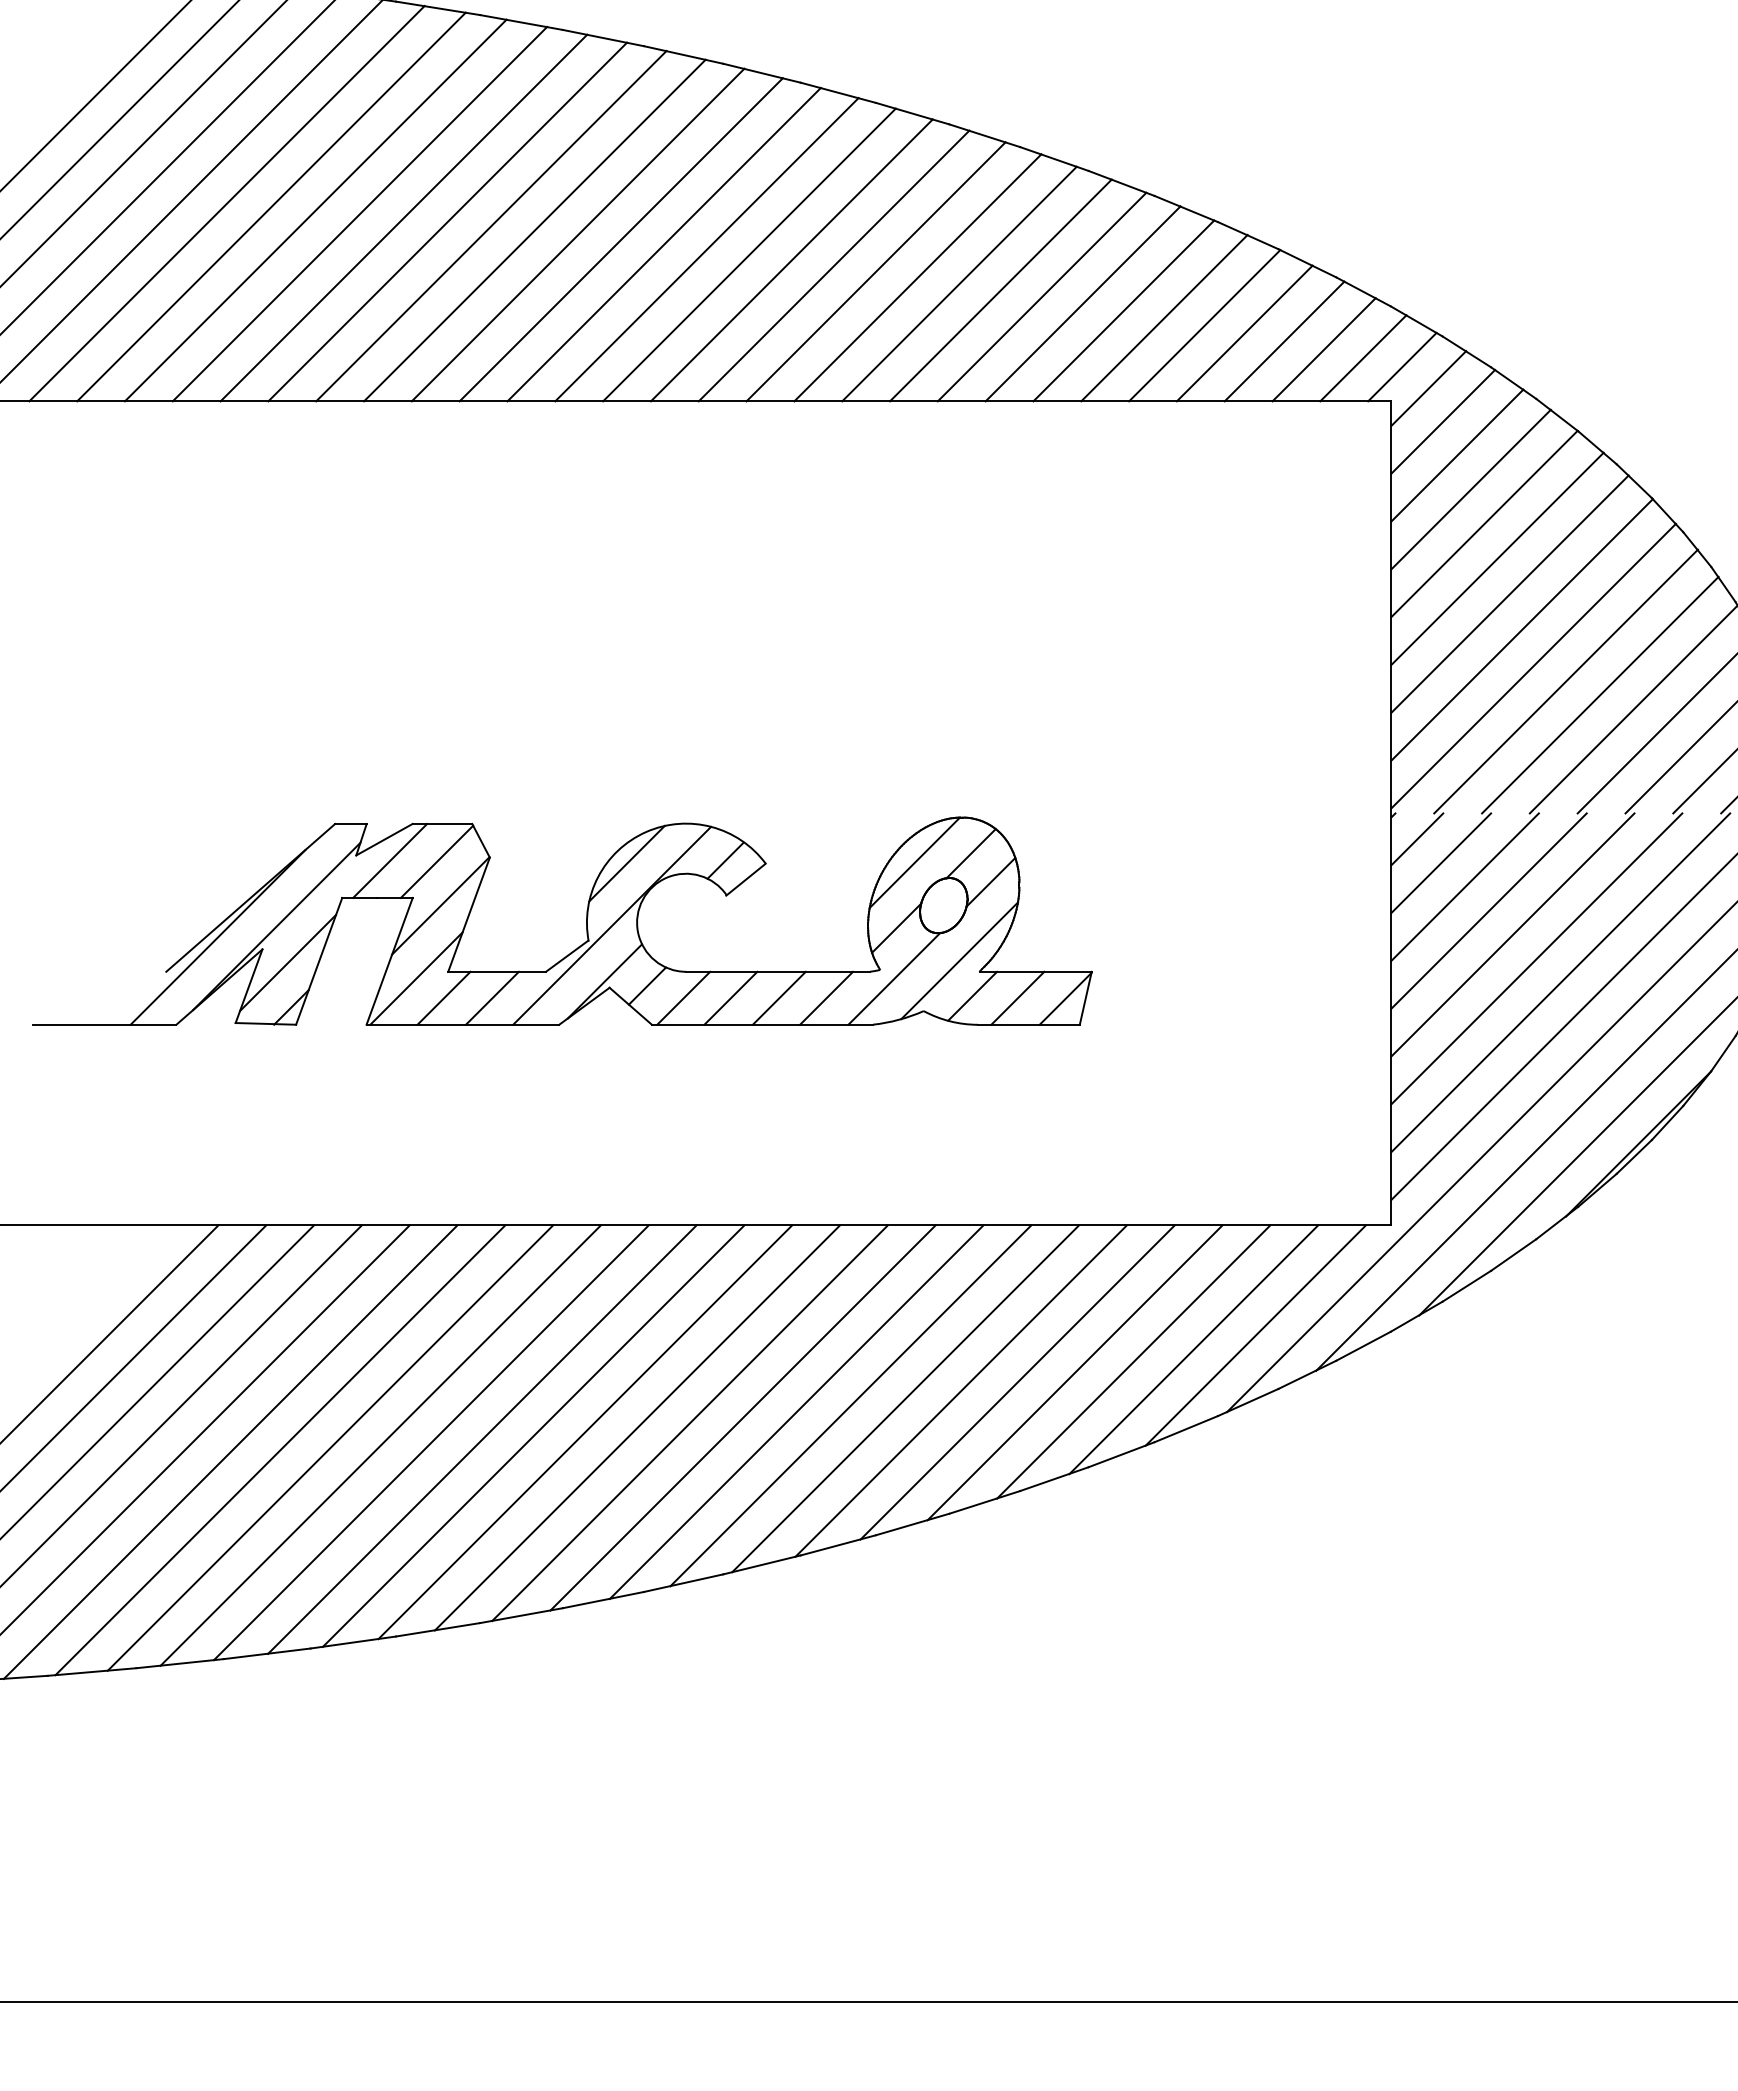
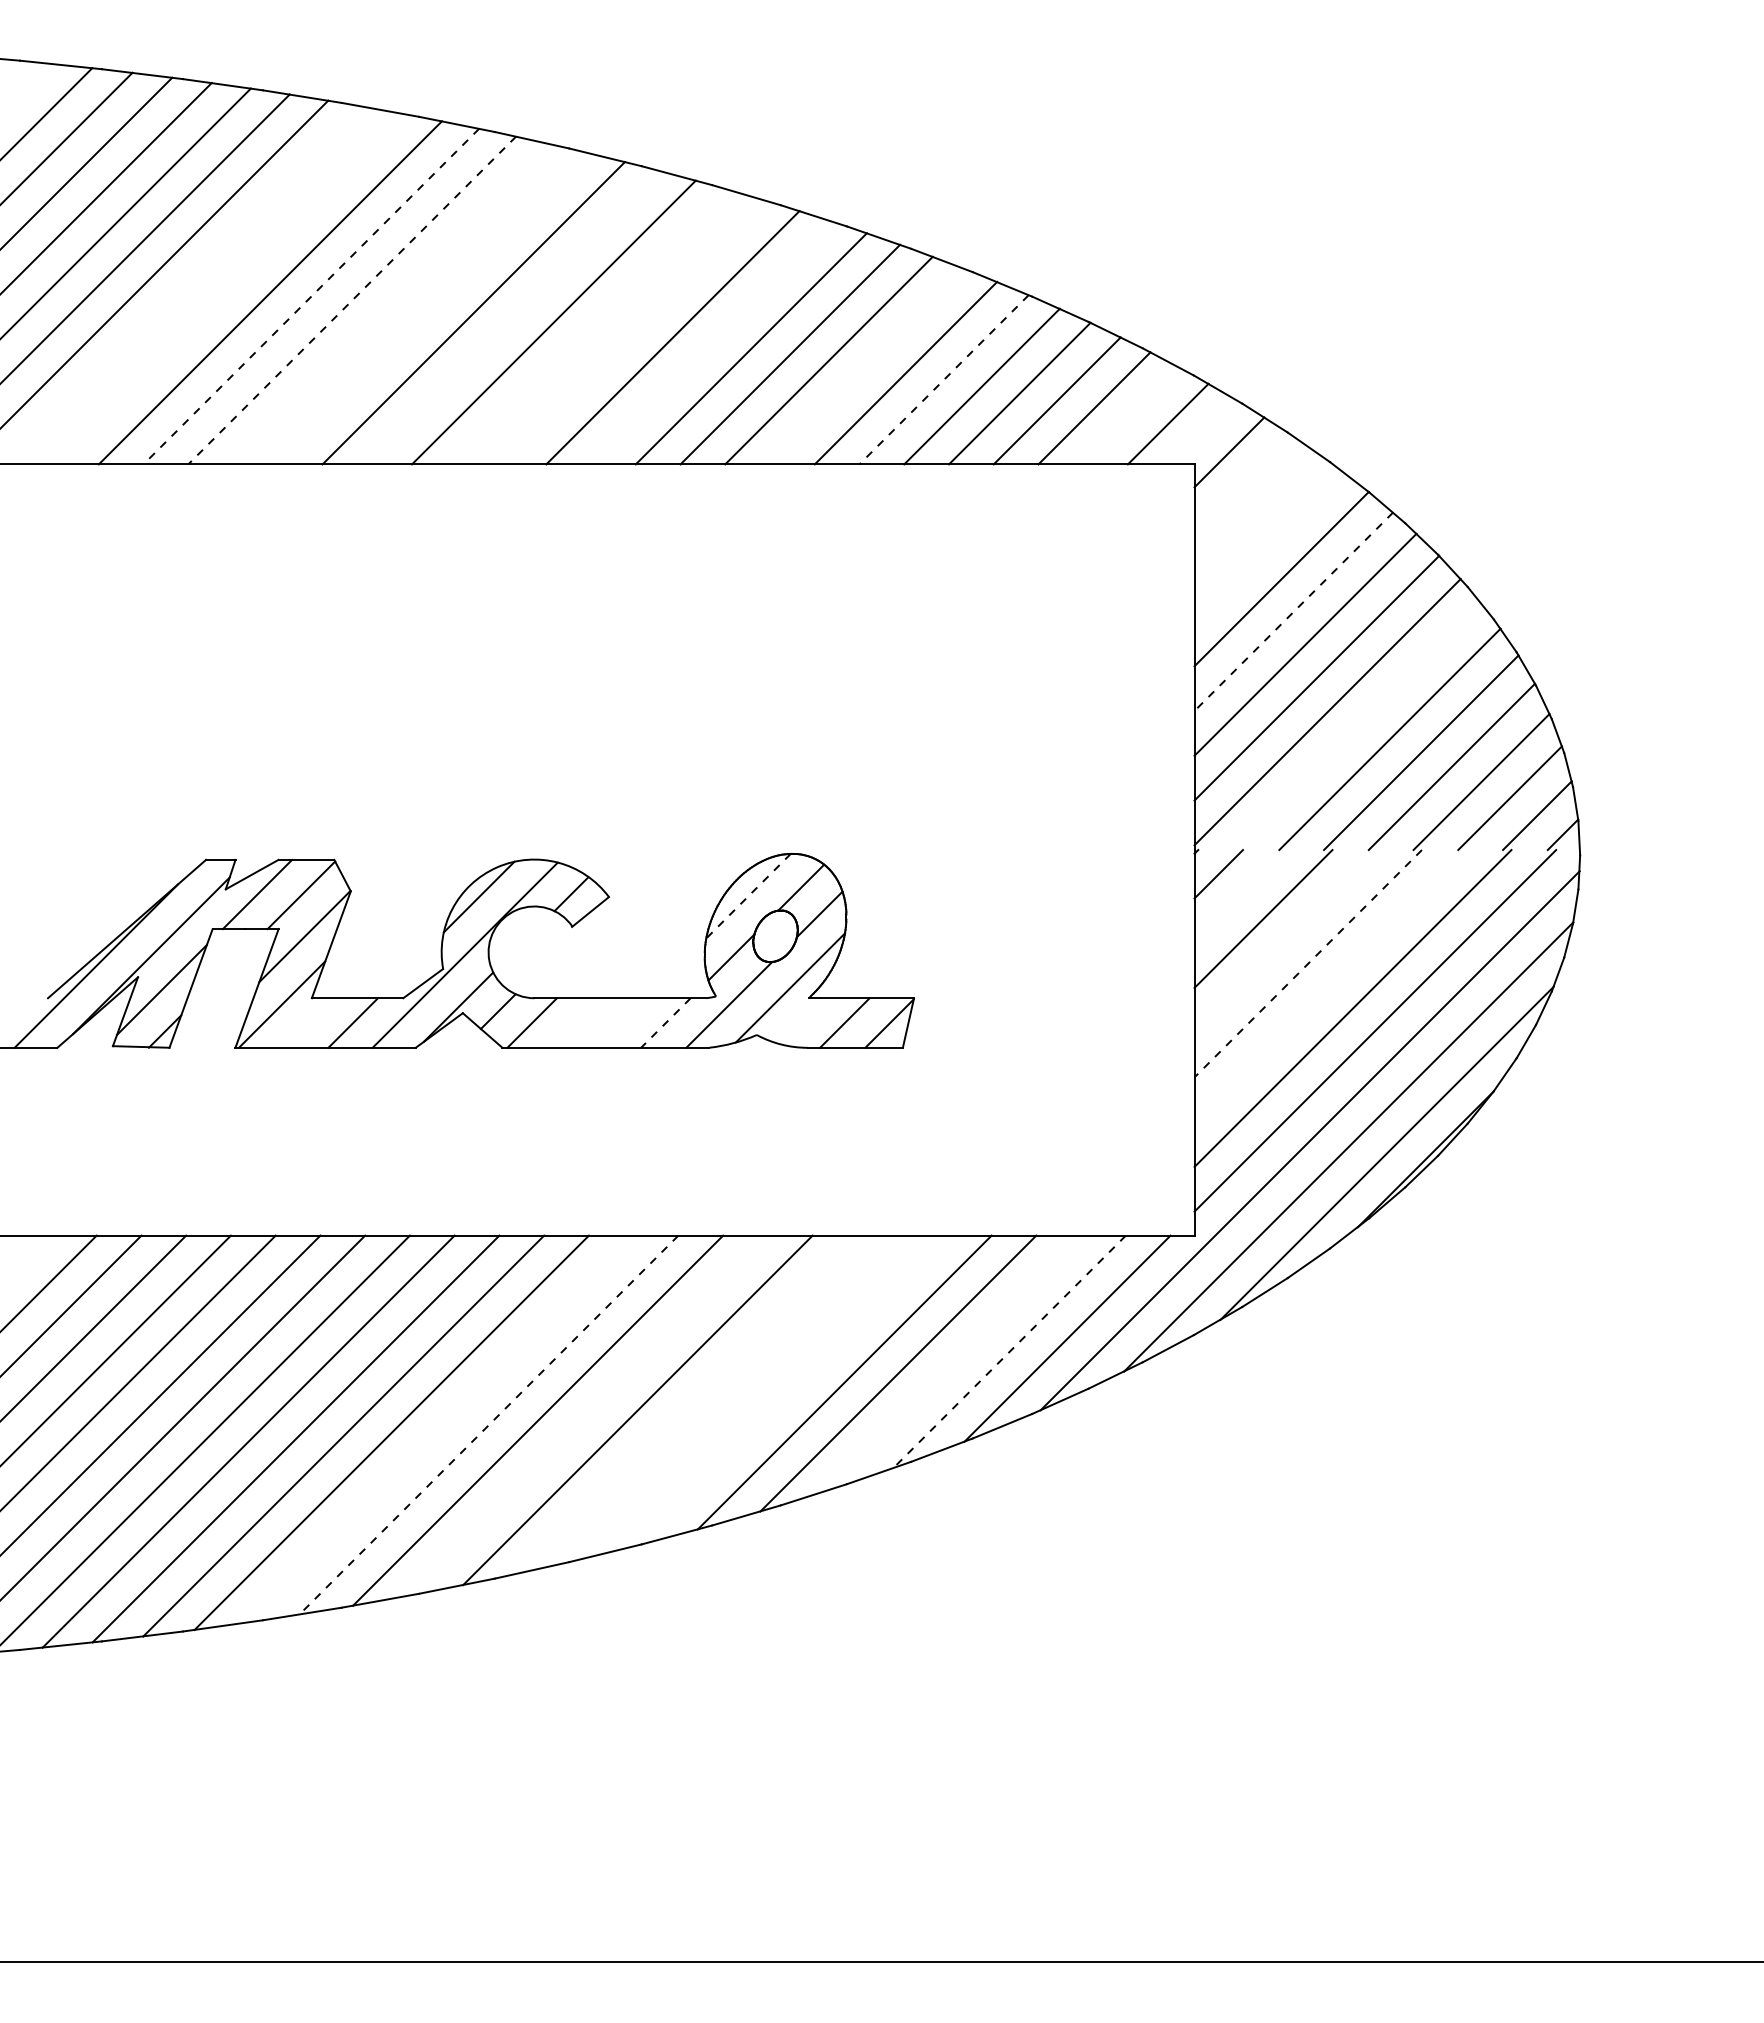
line: (315, 210) -> (187, 285), removed
line: (360, 214) -> (229, 289), removed
line: (447, 221) -> (311, 296), solid -> dashed
line: (491, 226) -> (352, 300), solid -> dashed
line: (534, 230) -> (392, 304), removed
line: (578, 234) -> (433, 308), removed
line: (663, 244) -> (513, 317), removed
line: (749, 255) -> (593, 327), removed
line: (791, 260) -> (633, 332), removed
line: (876, 271) -> (712, 342), removed
line: (1042, 296) -> (867, 366), removed
line: (1124, 310) -> (944, 379), solid -> dashed
line: (1324, 349) -> (1131, 415), removed
line: (1402, 367) -> (1204, 432), removed
line: (1442, 421) -> (1242, 483), removed
line: (1457, 454) -> (1256, 514), removed
line: (1470, 489) -> (1268, 546), removed
line: (1497, 559) -> (1293, 612), solid -> dashed
line: (1565, 681) -> (1357, 726), removed
line: (914, 863) -> (748, 896), solid -> dashed
line: (1440, 863) -> (1240, 896), removed
line: (1488, 911) -> (1285, 941), removed
line: (1513, 934) -> (1308, 963), solid -> dashed
line: (1536, 959) -> (1330, 986), removed
line: (972, 996) -> (802, 1021), removed
line: (443, 997) -> (307, 1022), removed
line: (731, 997) -> (576, 1022), removed
line: (779, 997) -> (621, 1022), removed
line: (826, 998) -> (665, 1023), solid -> dashed
line: (1193, 1349) -> (1009, 1351), solid -> dashed
line: (1133, 1362) -> (953, 1363), removed
line: (960, 1390) -> (791, 1390), removed
line: (905, 1398) -> (739, 1397), removed
line: (850, 1405) -> (688, 1404), removed
line: (742, 1417) -> (587, 1415), removed
line: (637, 1428) -> (488, 1425), solid -> dashed
line: (584, 1431) -> (439, 1428), removed

